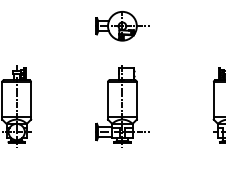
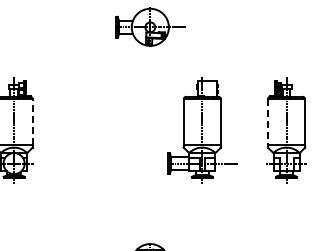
line: (30, 100) -> (32, 122), solid -> dashed
line: (213, 100) -> (267, 122), solid -> dashed
part: (122, 106) -> (202, 130), moved

